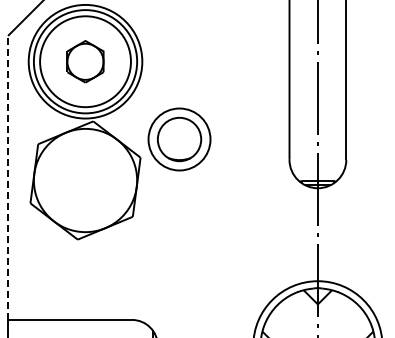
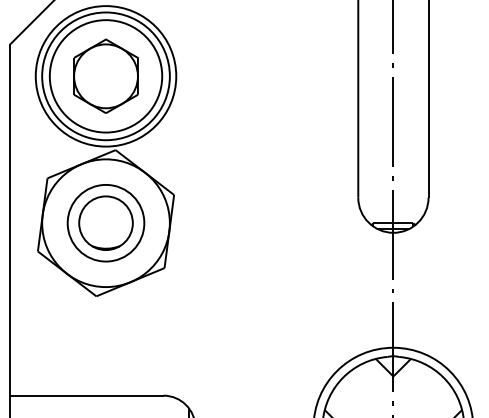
part: (85, 61) -> (105, 76), size x1.43
part: (179, 139) -> (105, 223), moved
line: (8, 177) -> (10, 219), dashed -> solid

